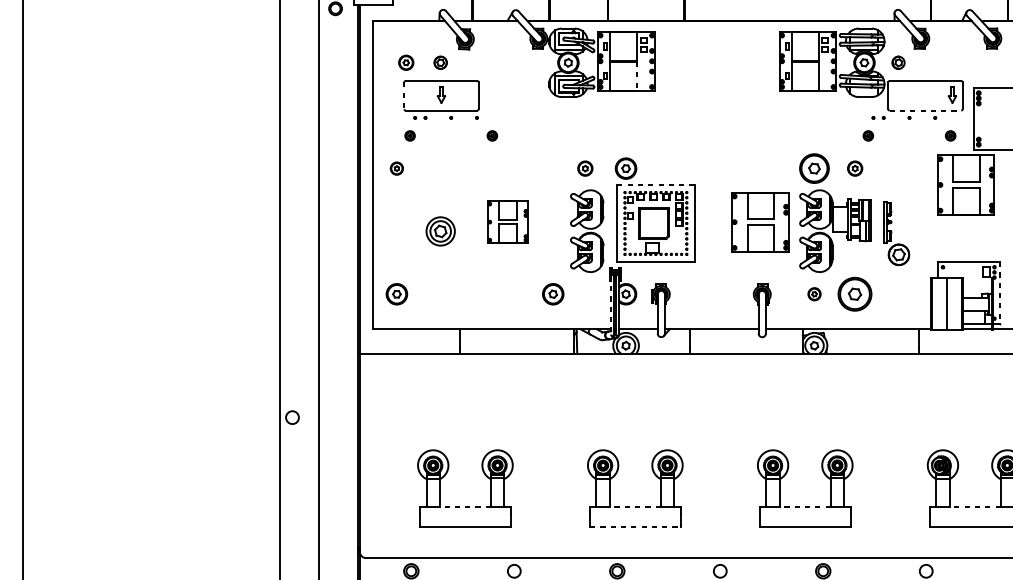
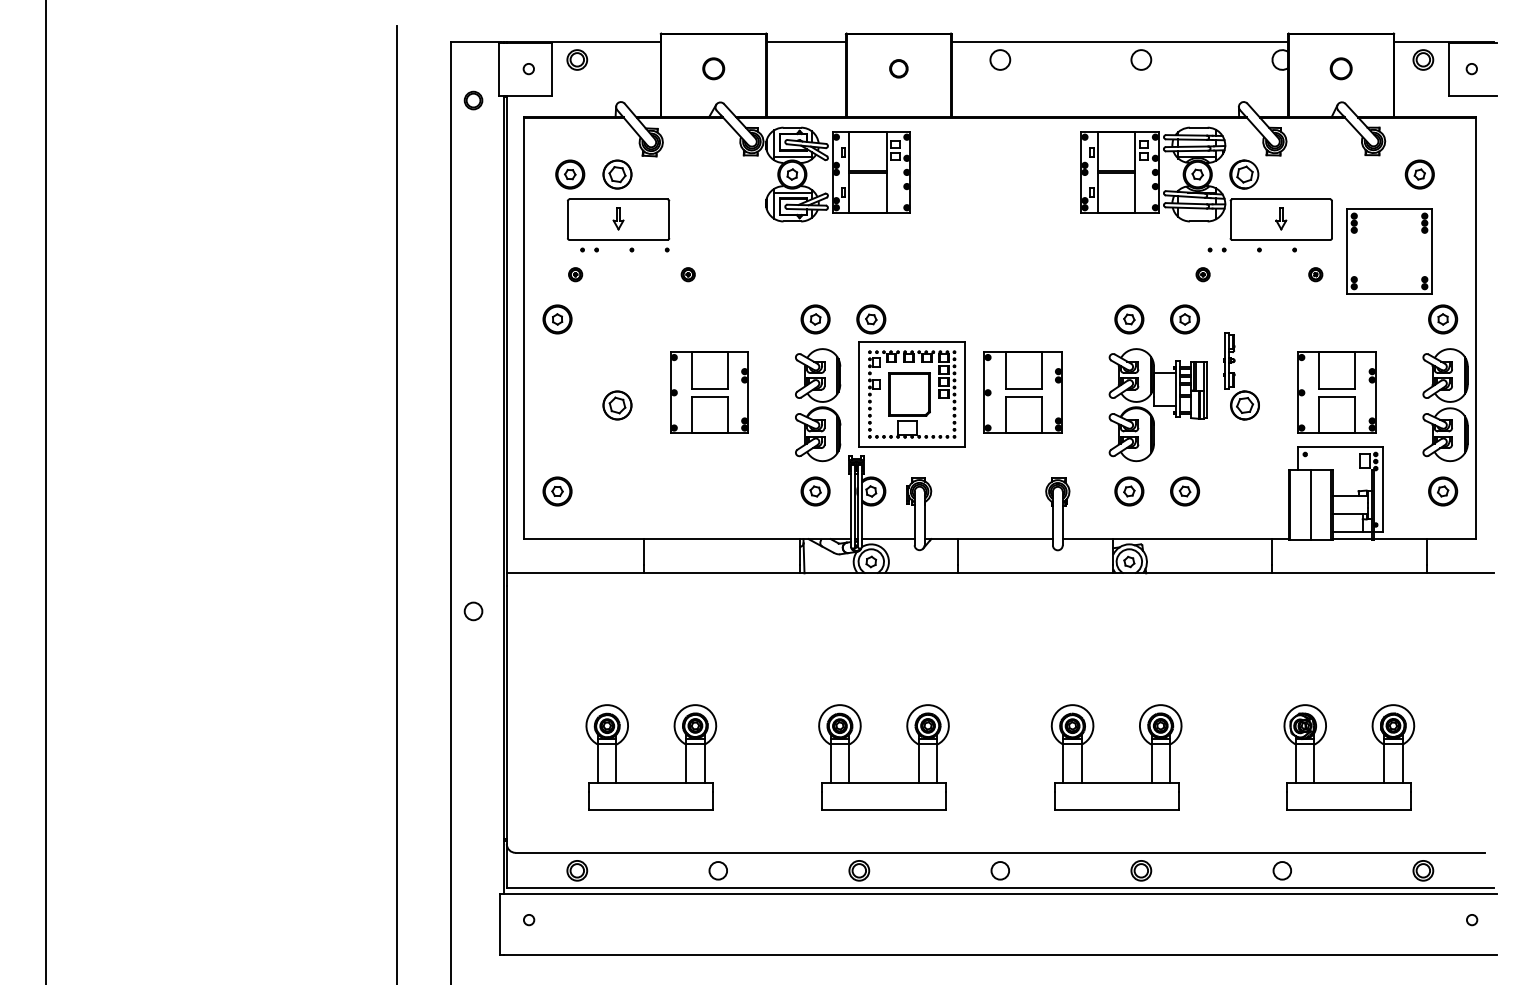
part: (406, 62) -> (570, 174), size x1.43
part: (440, 62) -> (617, 174), size x1.67
part: (898, 62) -> (1244, 174), size x1.67
line: (637, 76) -> (886, 193), dashed -> solid
part: (952, 94) -> (1281, 218), moved
line: (404, 95) -> (567, 219), dashed -> solid
line: (925, 110) -> (1281, 239), dashed -> solid
part: (396, 168) -> (557, 319), size x1.67
part: (585, 168) -> (815, 319), size x1.43
part: (814, 168) -> (1129, 319), size x0.71
part: (854, 168) -> (1184, 319), size x1.43
line: (656, 184) -> (912, 341), dashed -> solid
part: (965, 184) -> (1336, 392), moved
part: (507, 221) -> (709, 392), size x1.43
part: (759, 221) -> (1022, 392), moved
circle: (440, 231) -> (617, 405), size x0.71
part: (892, 232) -> (1235, 375), moved
line: (999, 293) -> (1382, 490), dashed -> solid
part: (553, 294) -> (815, 491), moved
part: (814, 294) -> (1129, 491), size x1.67
part: (855, 294) -> (1185, 491), size x0.62
line: (610, 305) -> (850, 506), dashed -> solid
circle: (292, 417) -> (473, 611), moved
line: (465, 507) -> (651, 783), dashed -> solid
line: (635, 507) -> (884, 783), dashed -> solid
line: (805, 507) -> (1116, 783), dashed -> solid
line: (975, 507) -> (1349, 783), dashed -> solid
line: (635, 526) -> (884, 809), dashed -> solid

